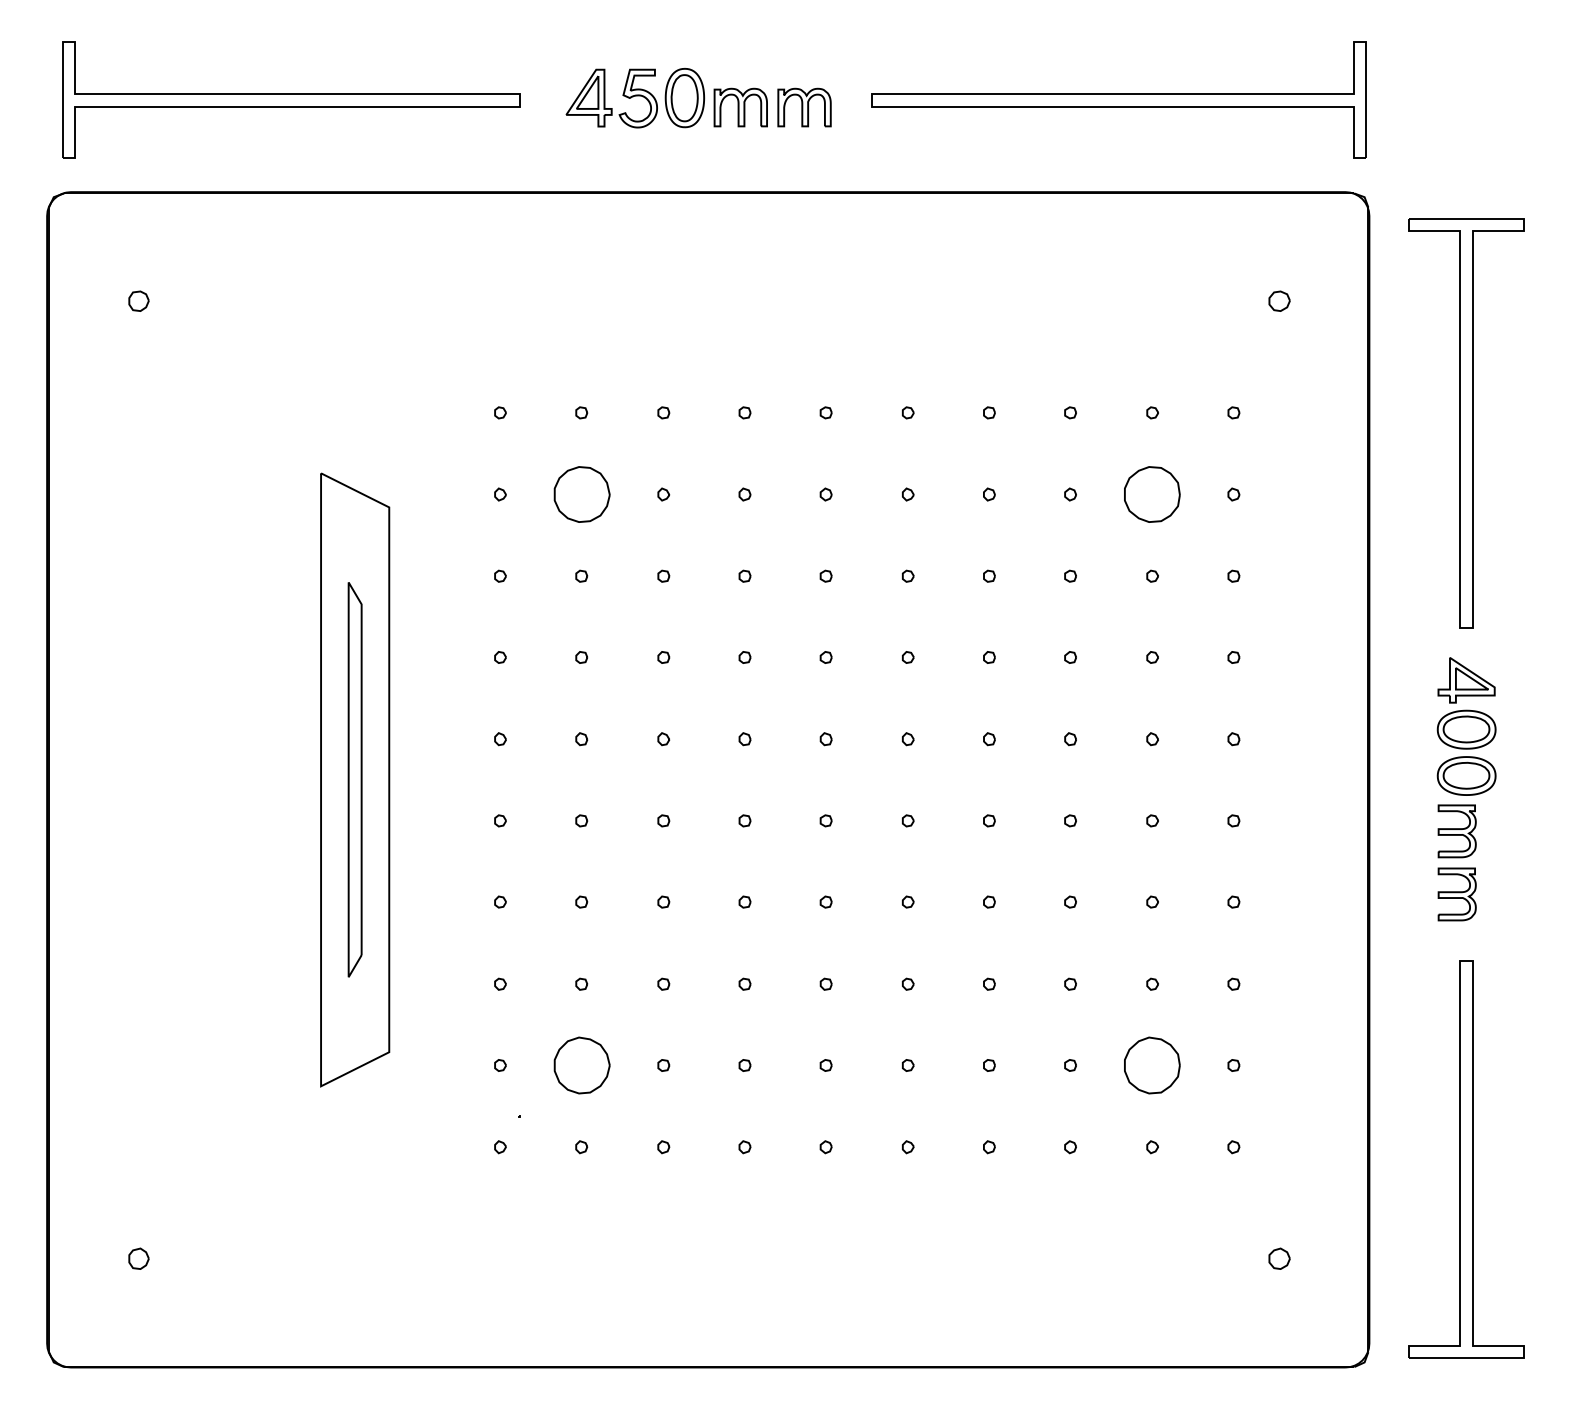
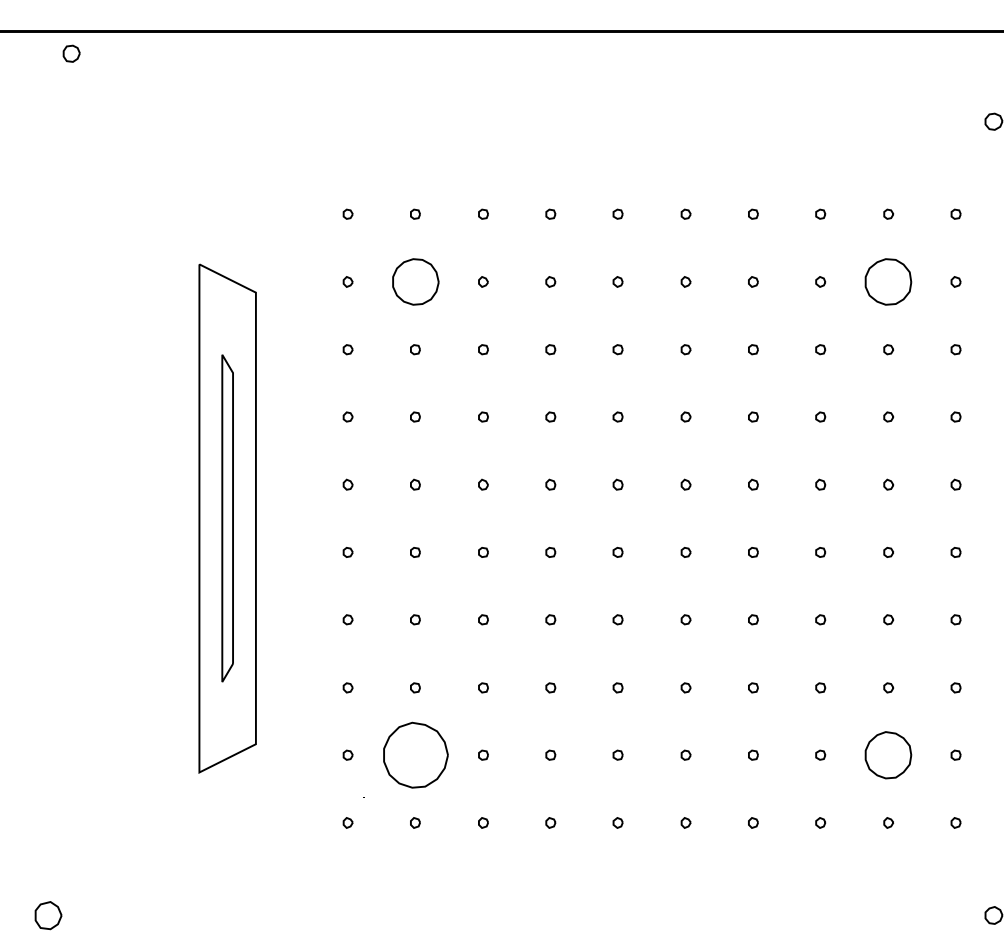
part: (138, 300) -> (71, 53), moved
part: (581, 1065) -> (415, 755), size x1.4
part: (138, 1258) -> (48, 915), size x1.6

